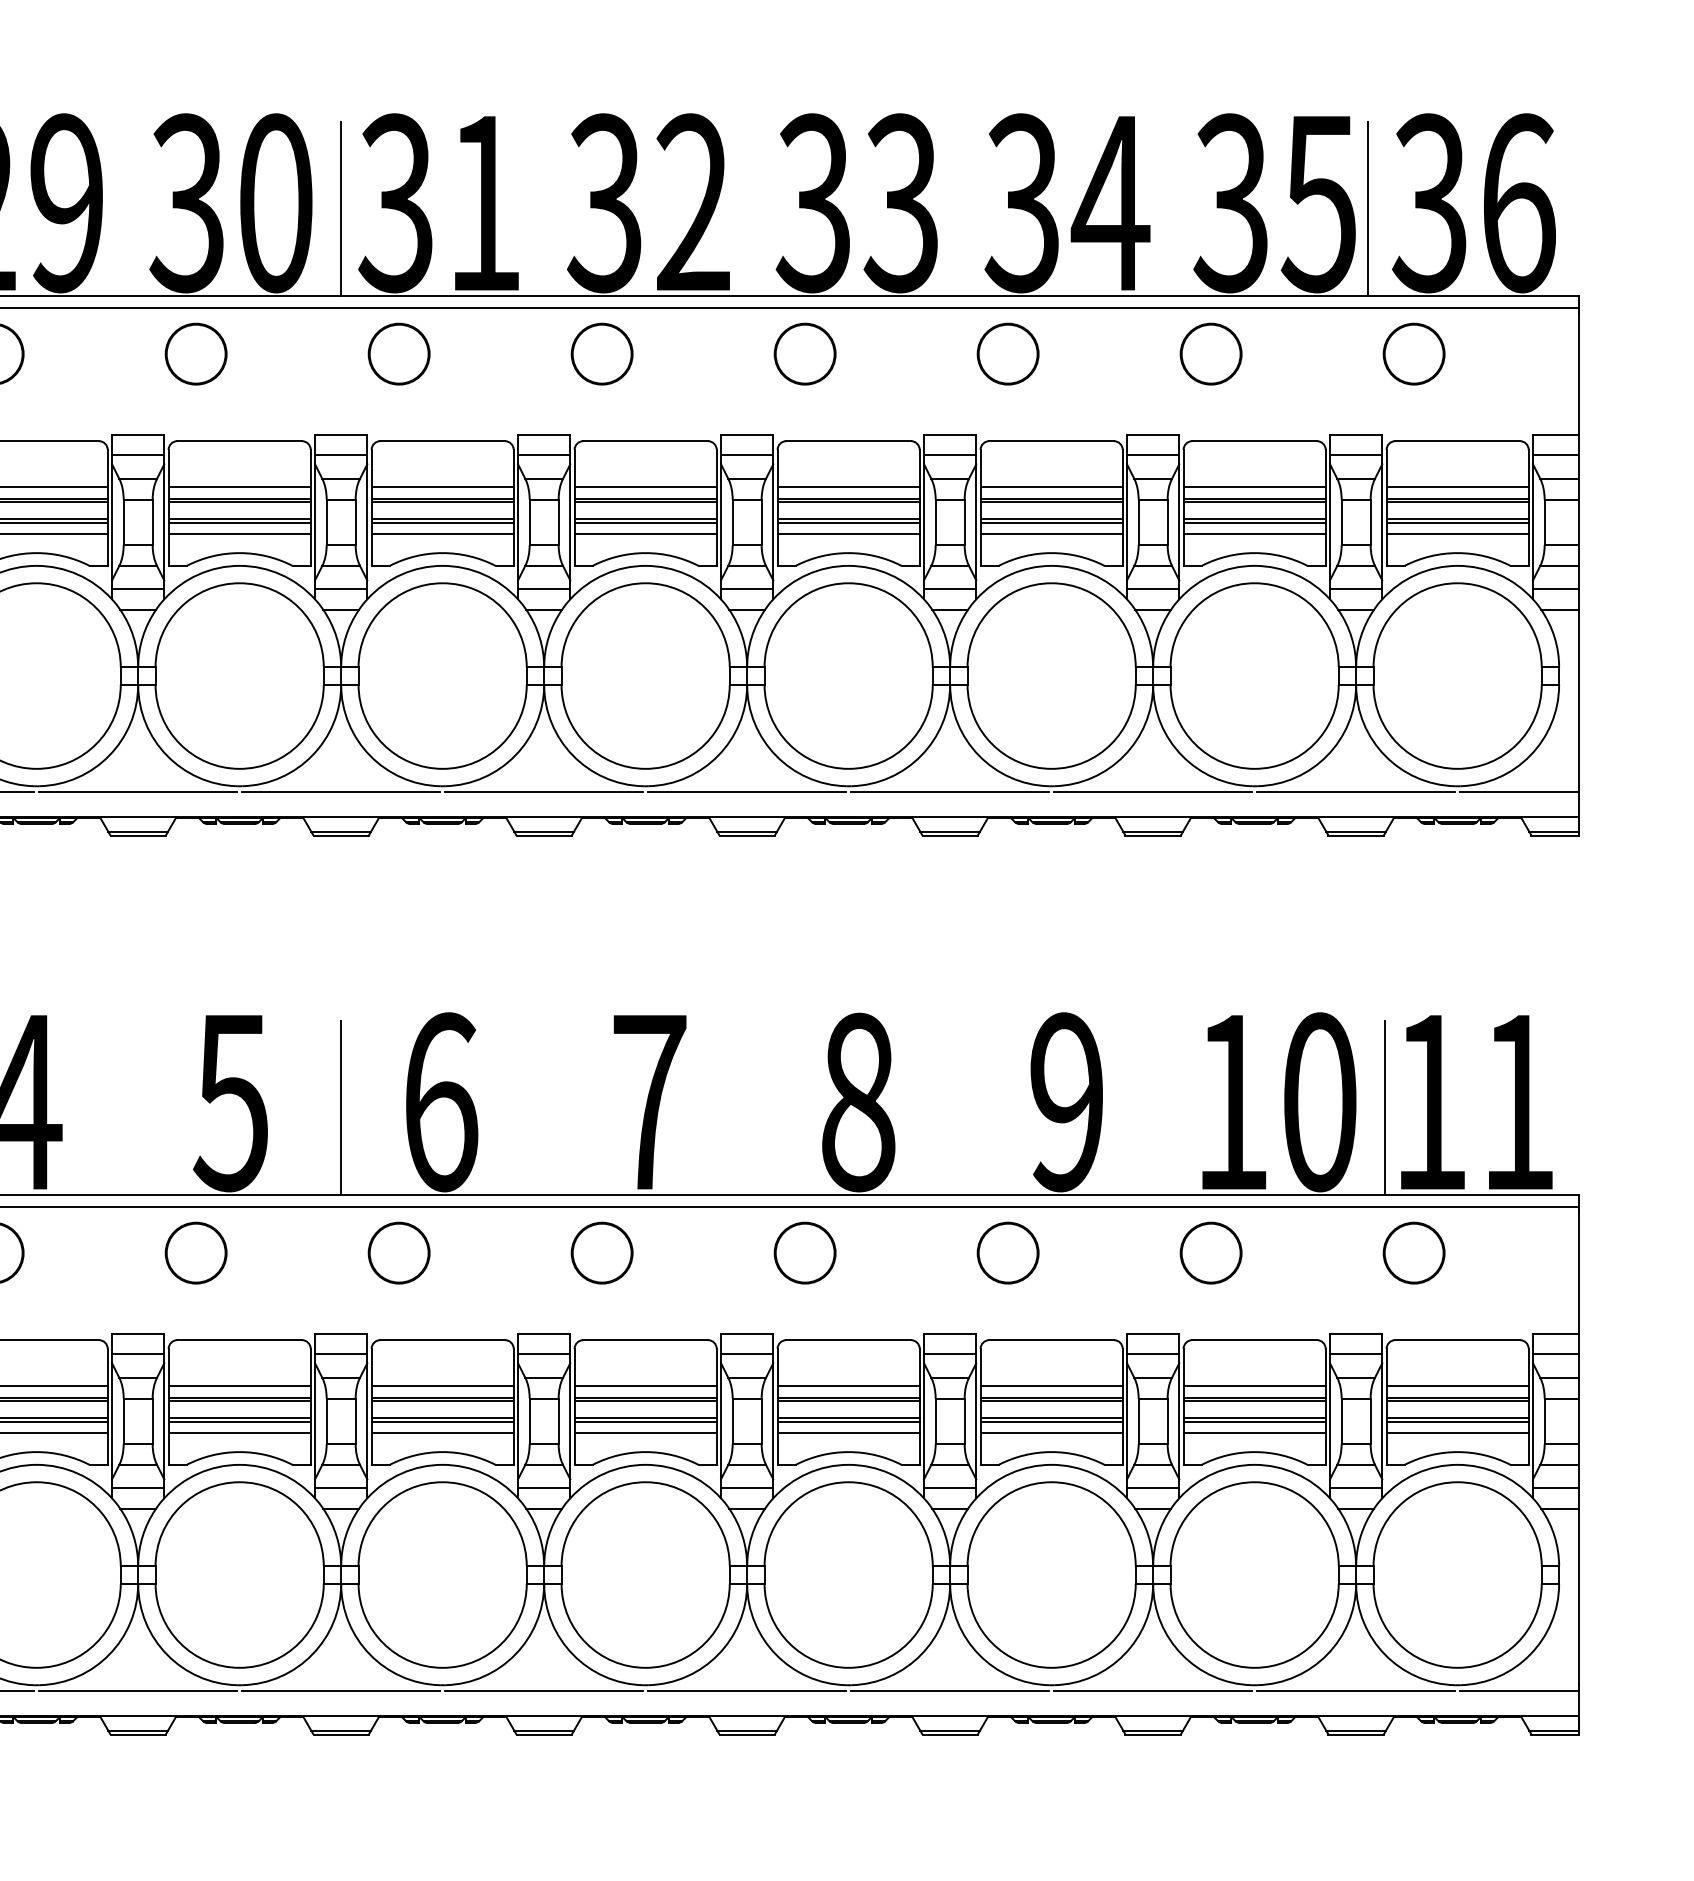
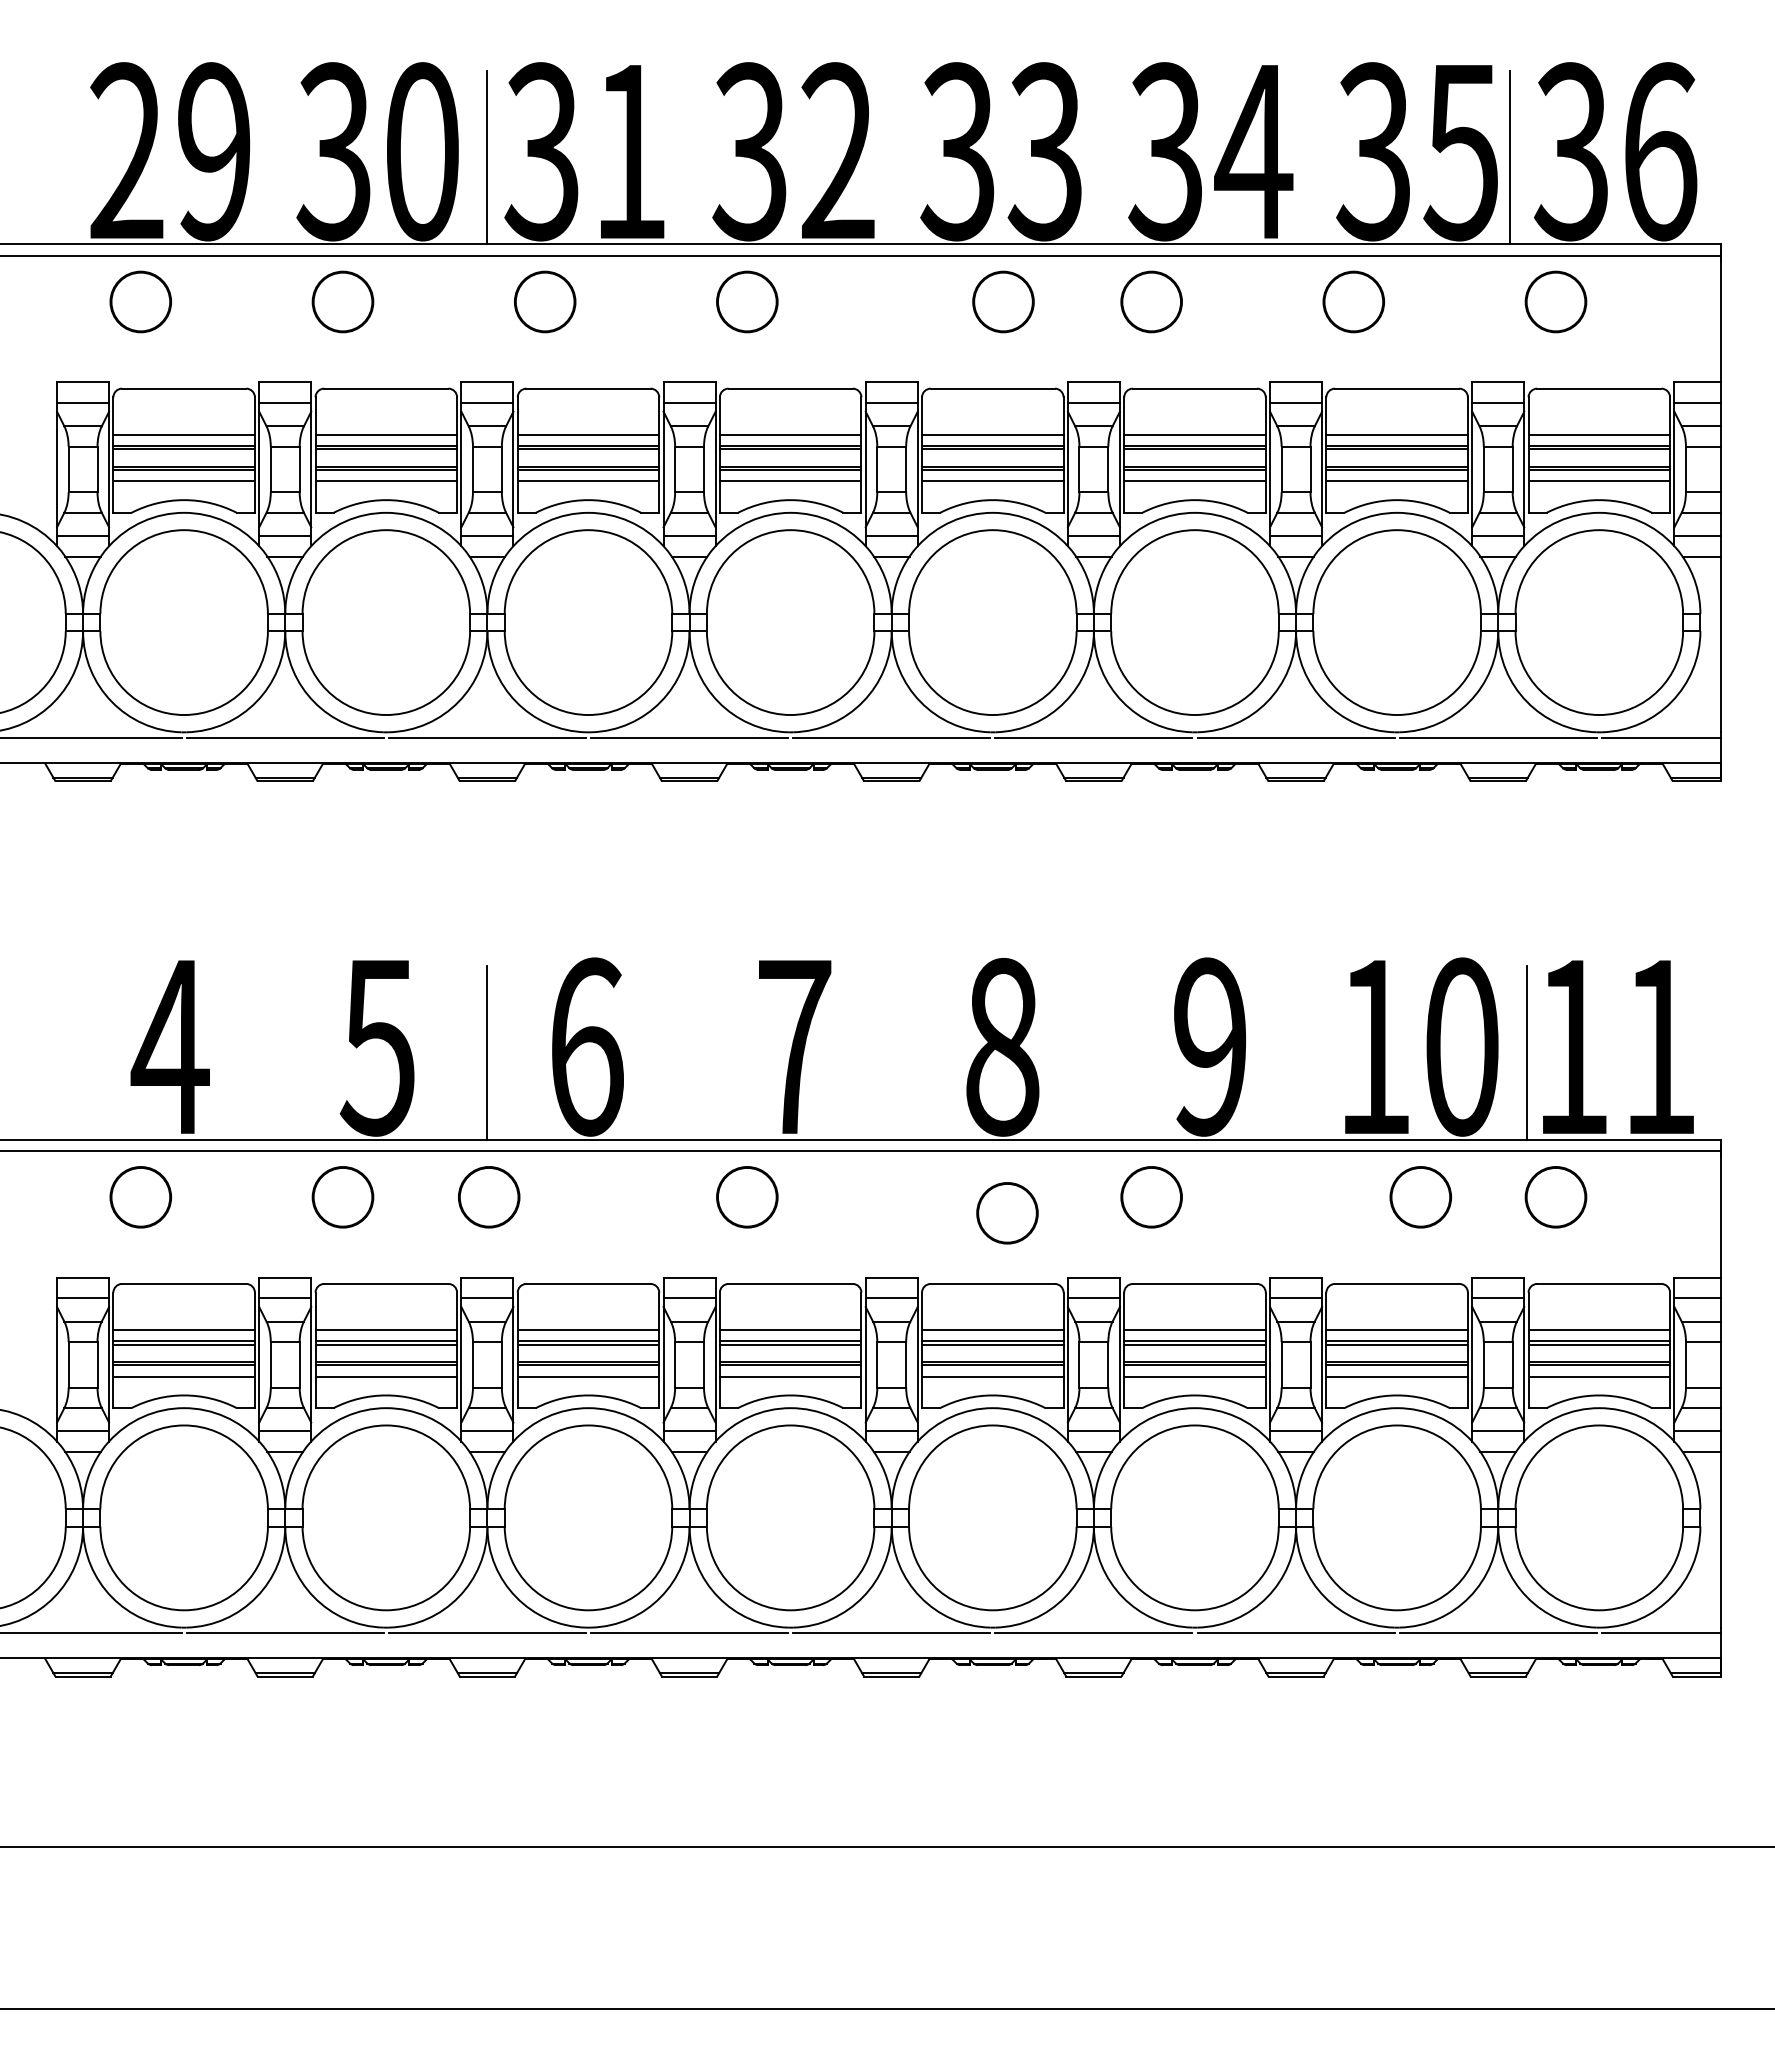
part: (805, 353) -> (1003, 301), moved
circle: (399, 1253) -> (489, 1197), moved
circle: (805, 1253) -> (1007, 1213), moved
circle: (1210, 1253) -> (1420, 1197), moved

